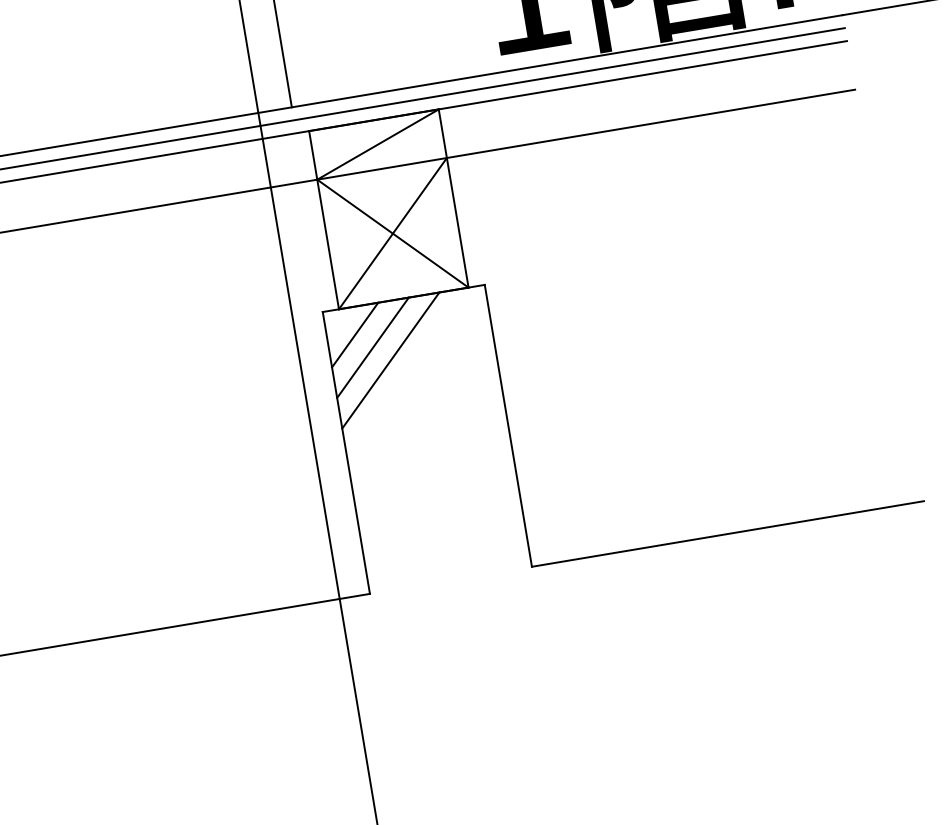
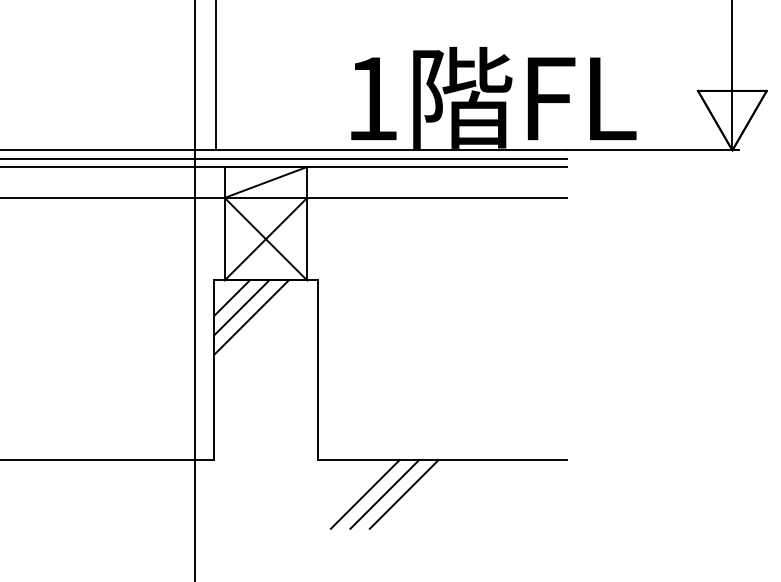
line: (675, 598) -> (403, 494), added
line: (646, 603) -> (384, 494), added
line: (614, 608) -> (364, 494), added

